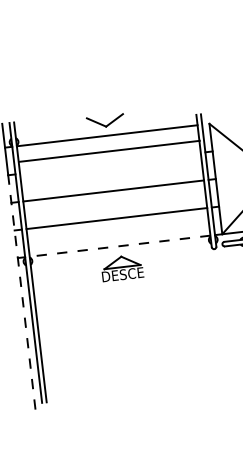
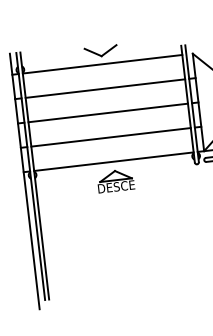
line: (109, 150) -> (105, 87), moved
line: (120, 246) -> (114, 161), dashed -> solid
line: (22, 294) -> (27, 204), dashed -> solid

